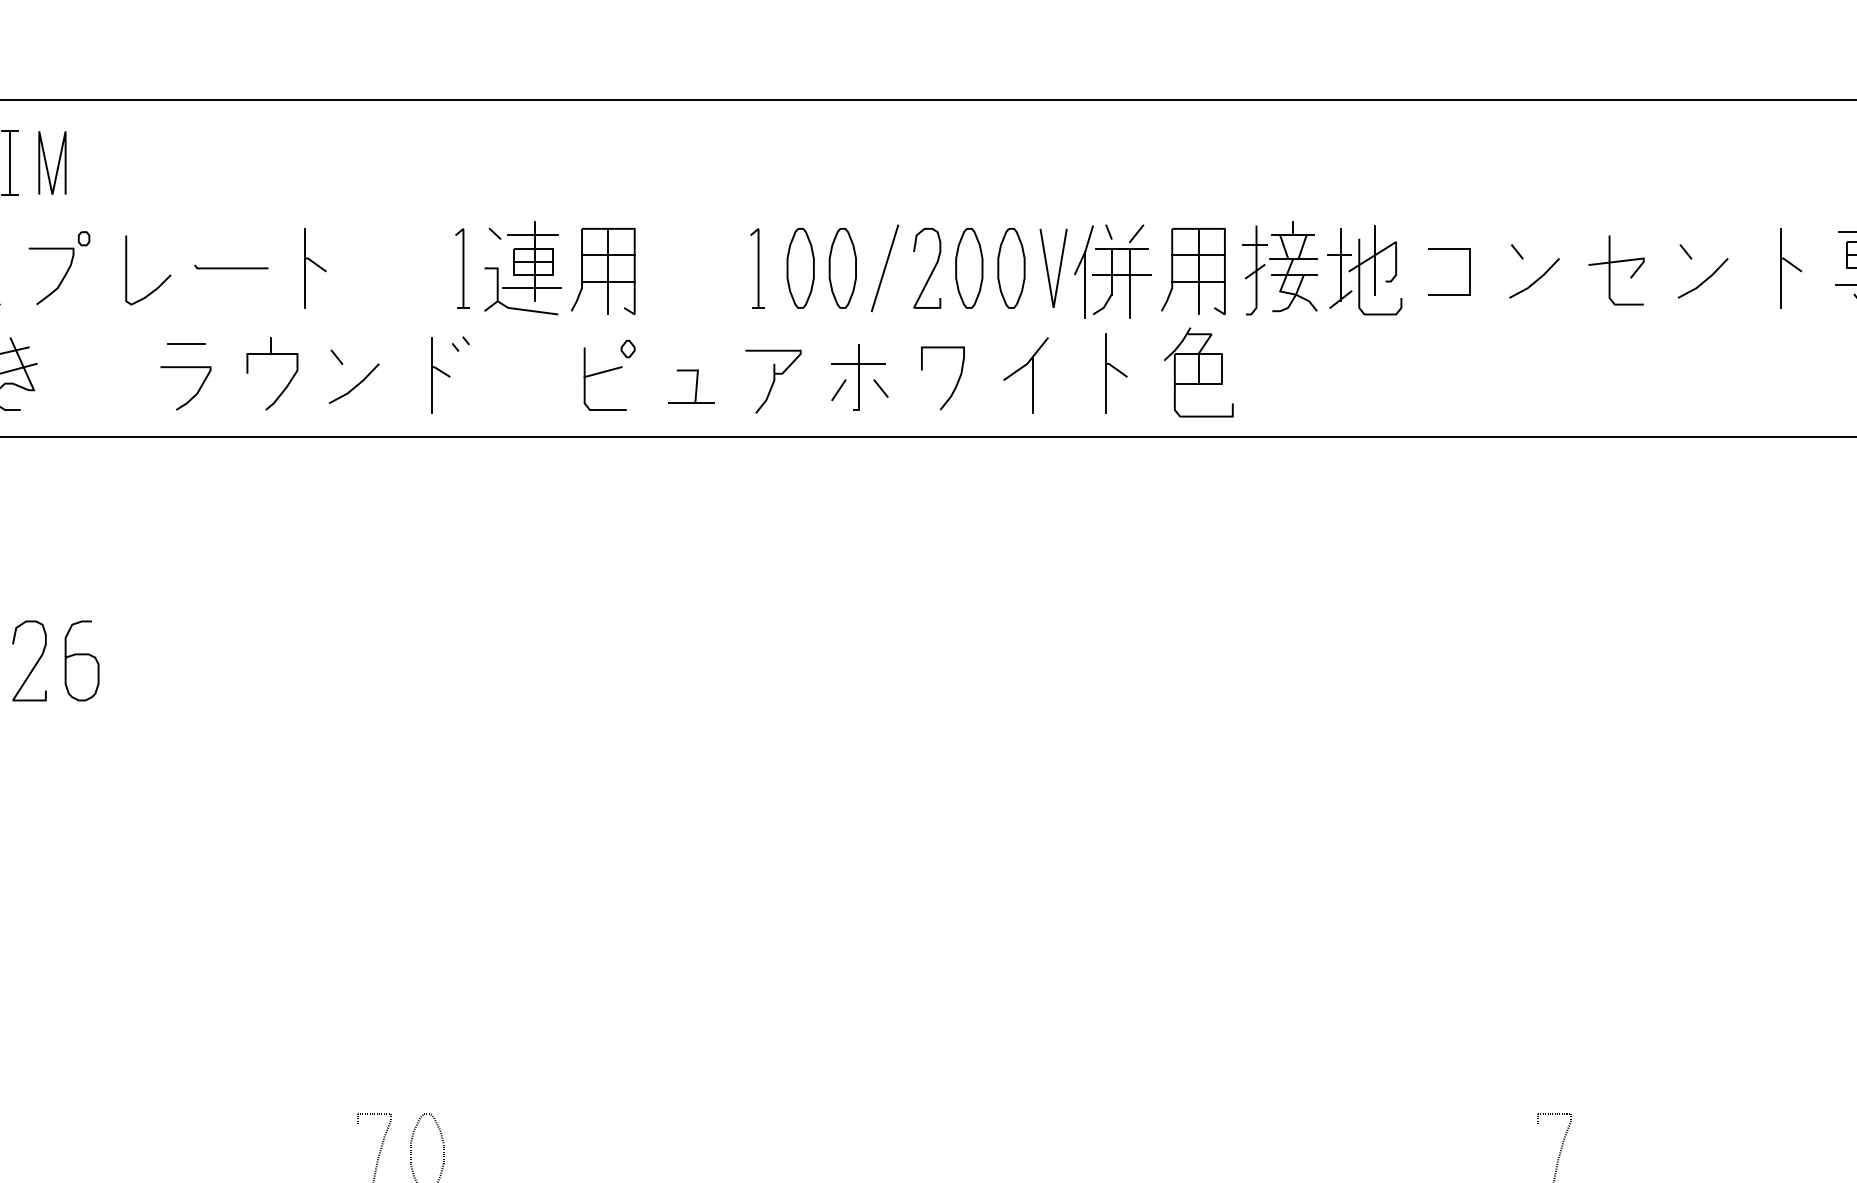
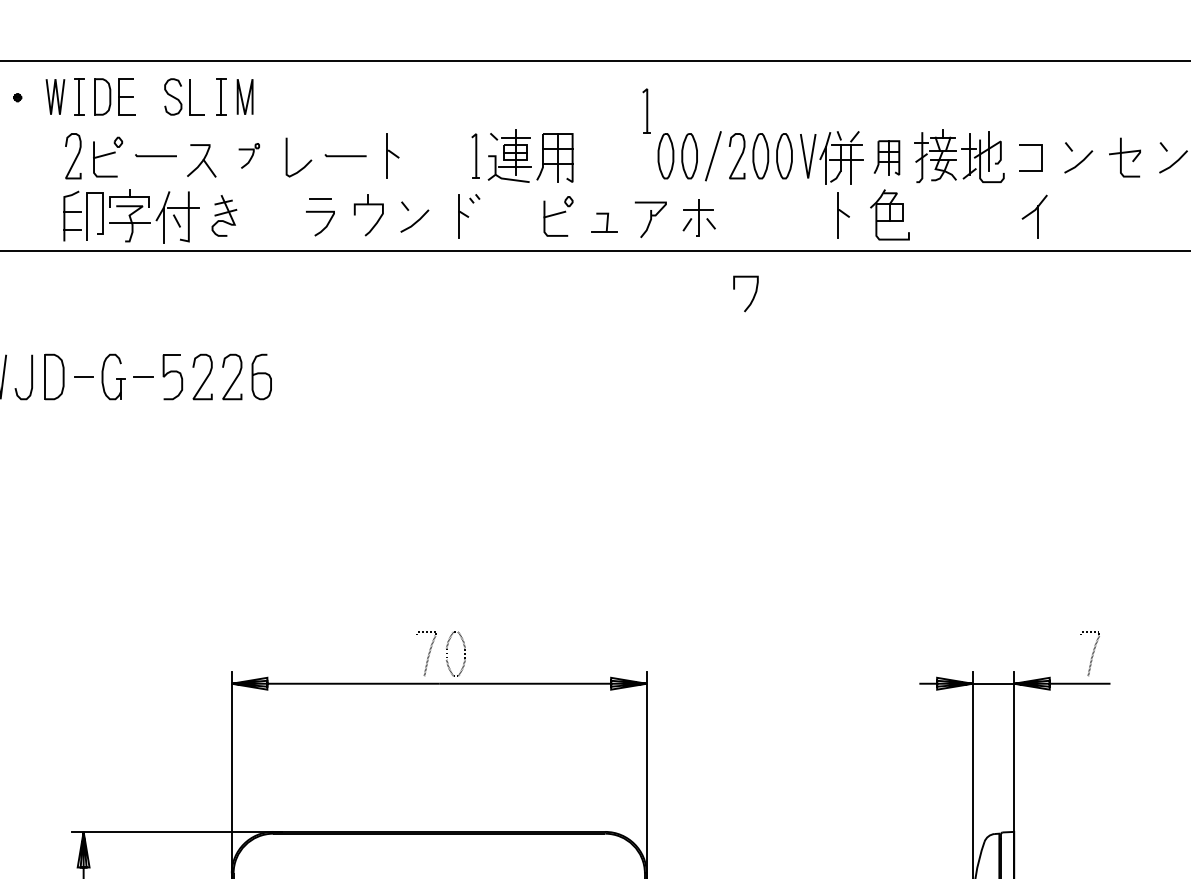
part: (58, 267) -> (248, 155), size x0.6
part: (757, 267) -> (646, 110), moved
part: (1192, 270) -> (886, 157), size x0.7
part: (1025, 375) -> (1034, 216), moved
curve: (956, 380) -> (753, 295), moved

